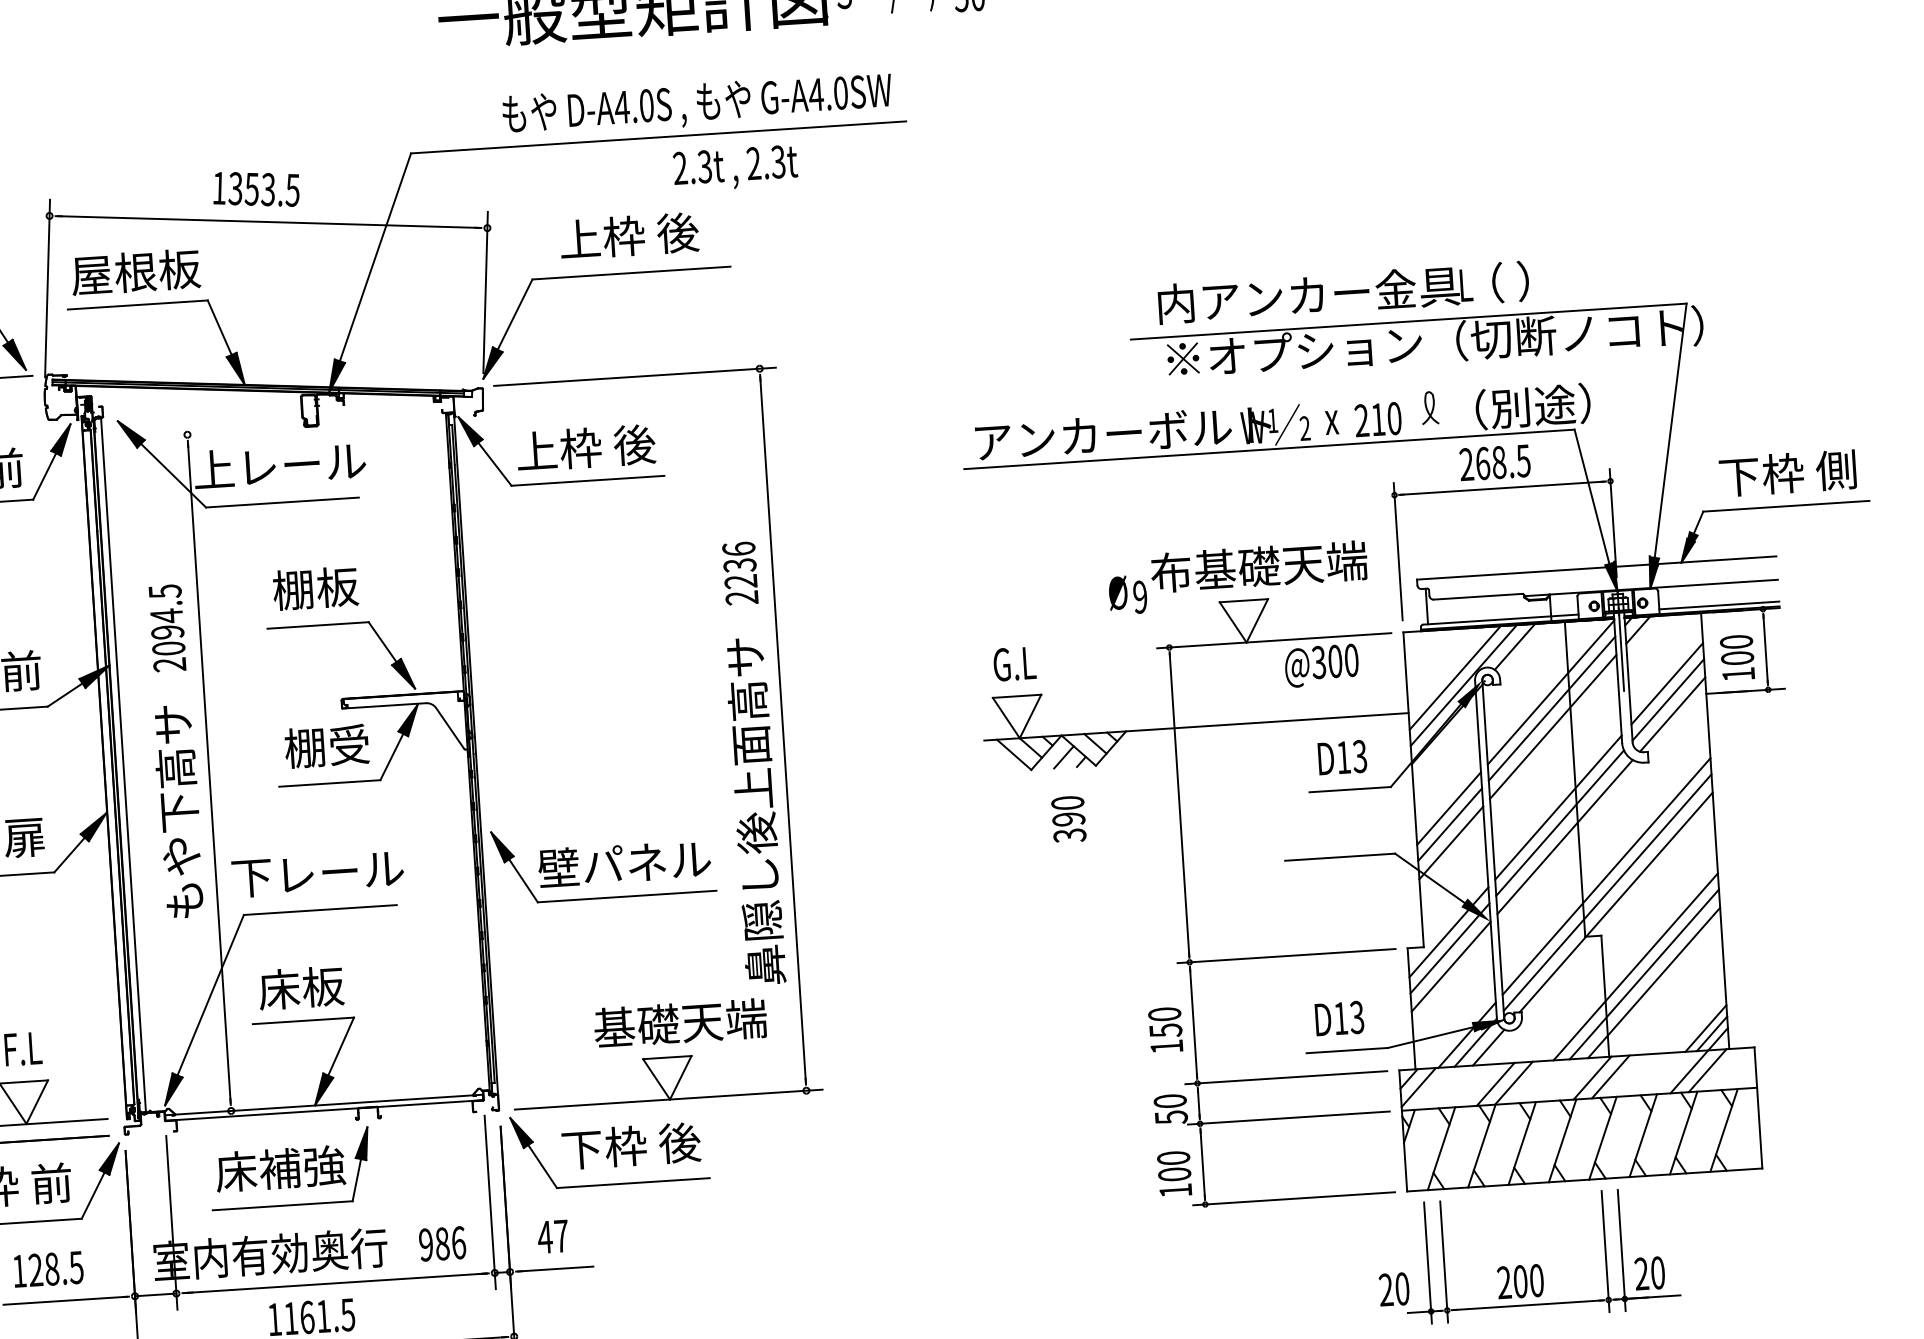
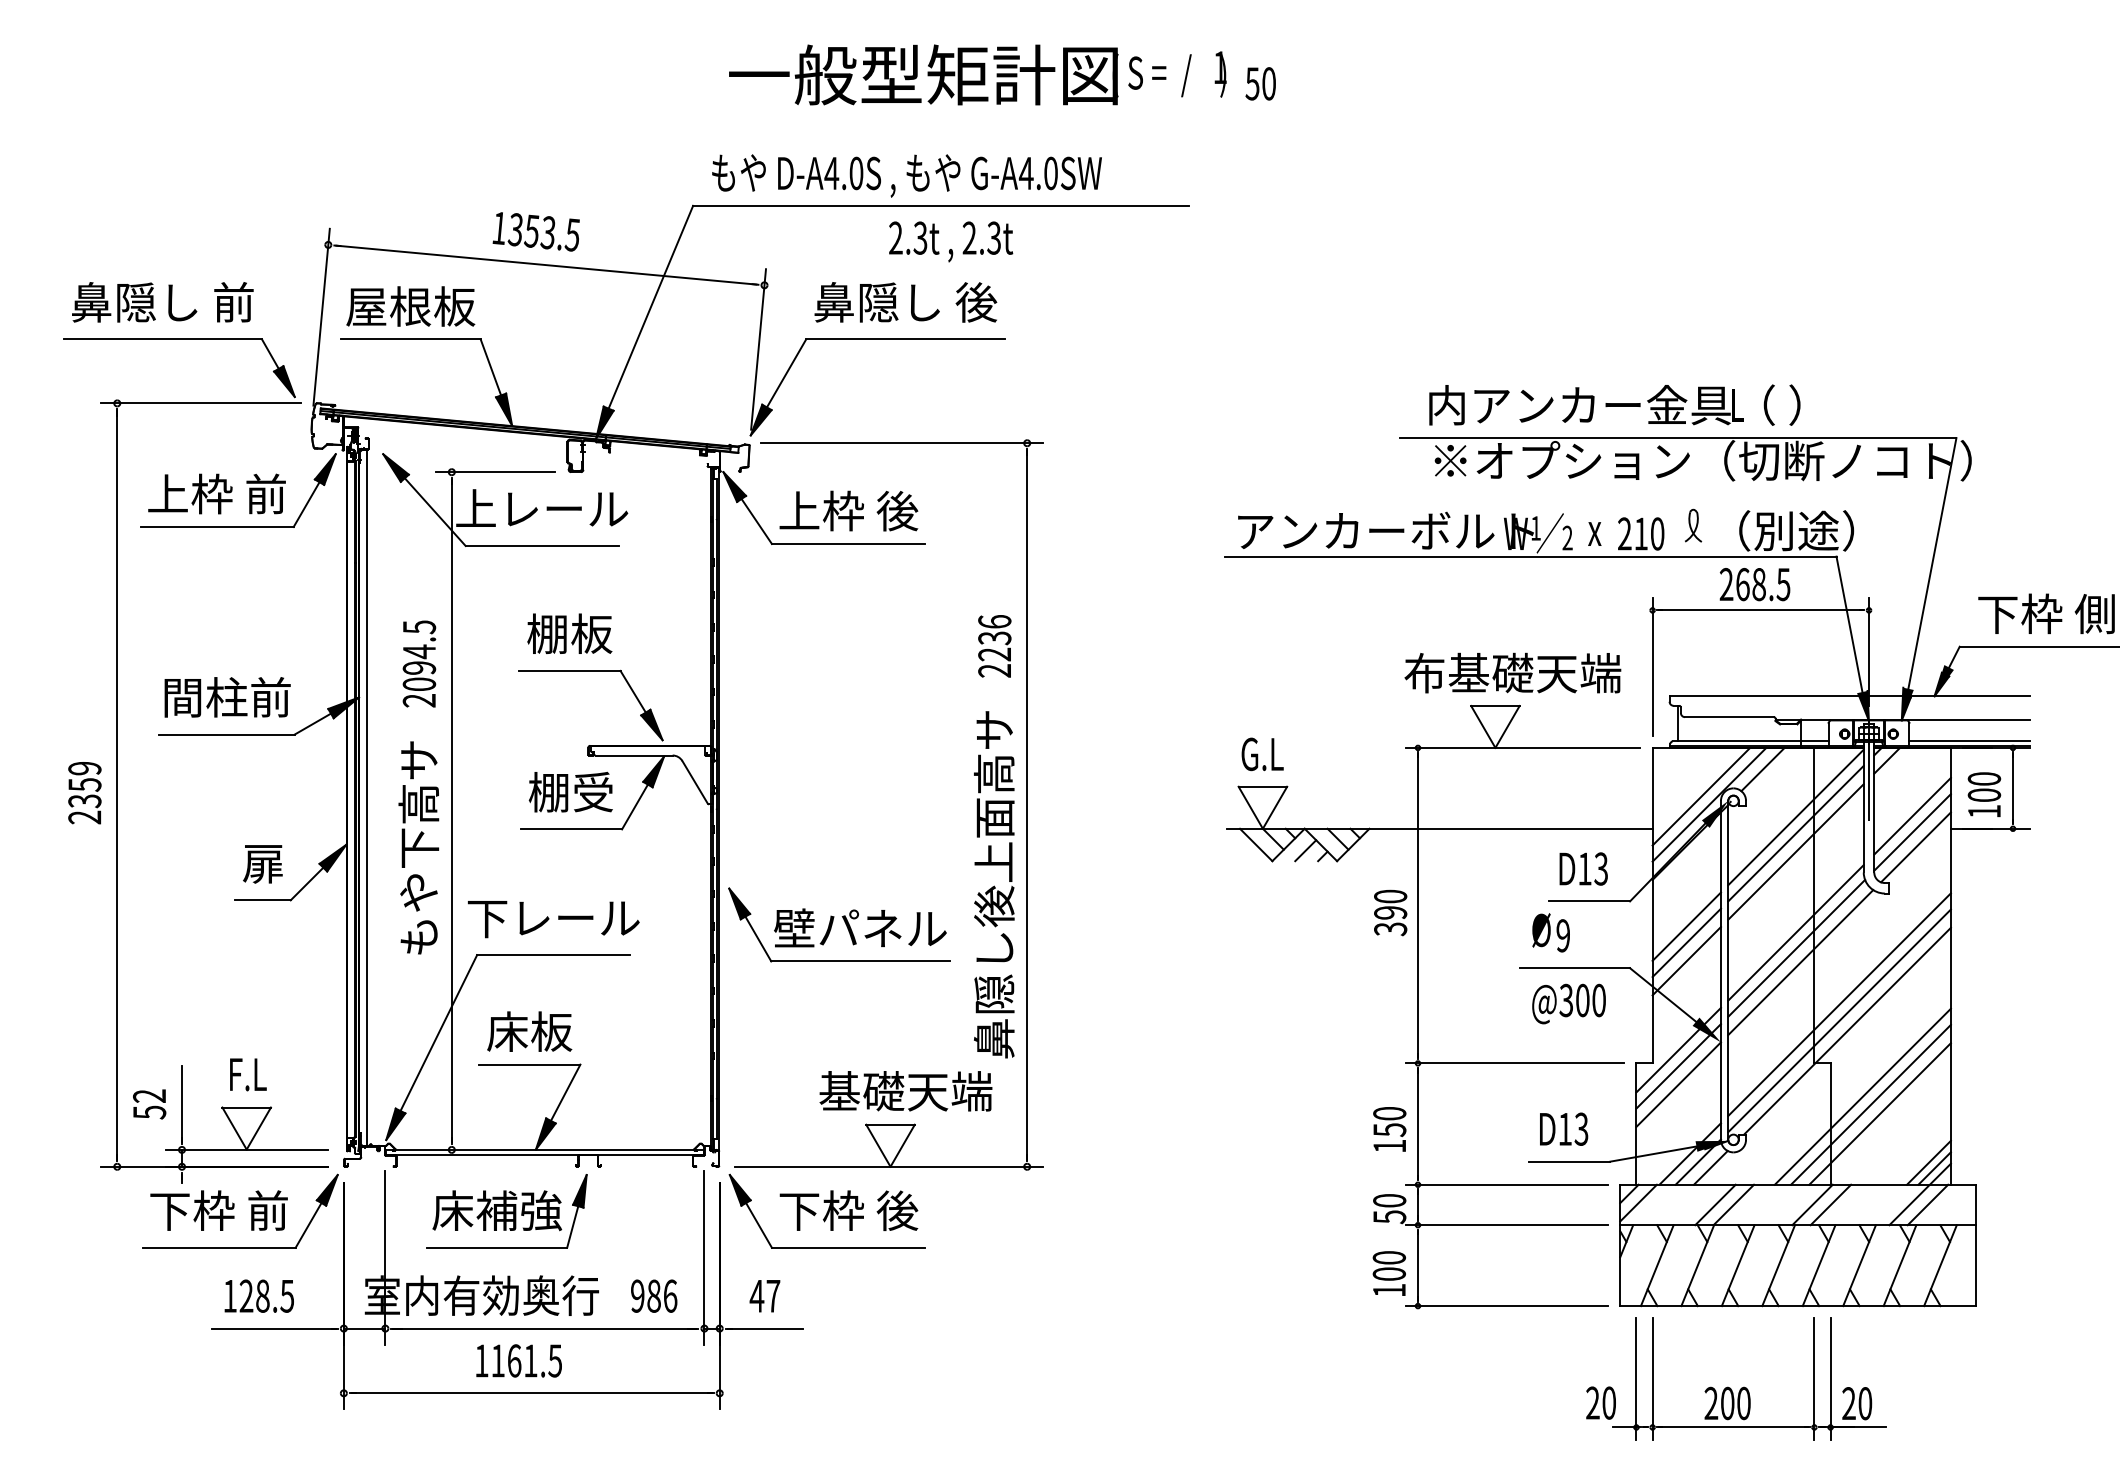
text: (696, 104) -> (906, 175), moved
text: (736, 168) -> (951, 241), moved
text: (629, 236) -> (905, 302), 上枠 後 -> 鼻隠し 後
line: (230, 432) -> (494, 472), added
text: (1127, 594) -> (1550, 932), moved
text: (1321, 665) -> (1568, 1003), moved
text: (1068, 818) -> (1390, 912), moved

